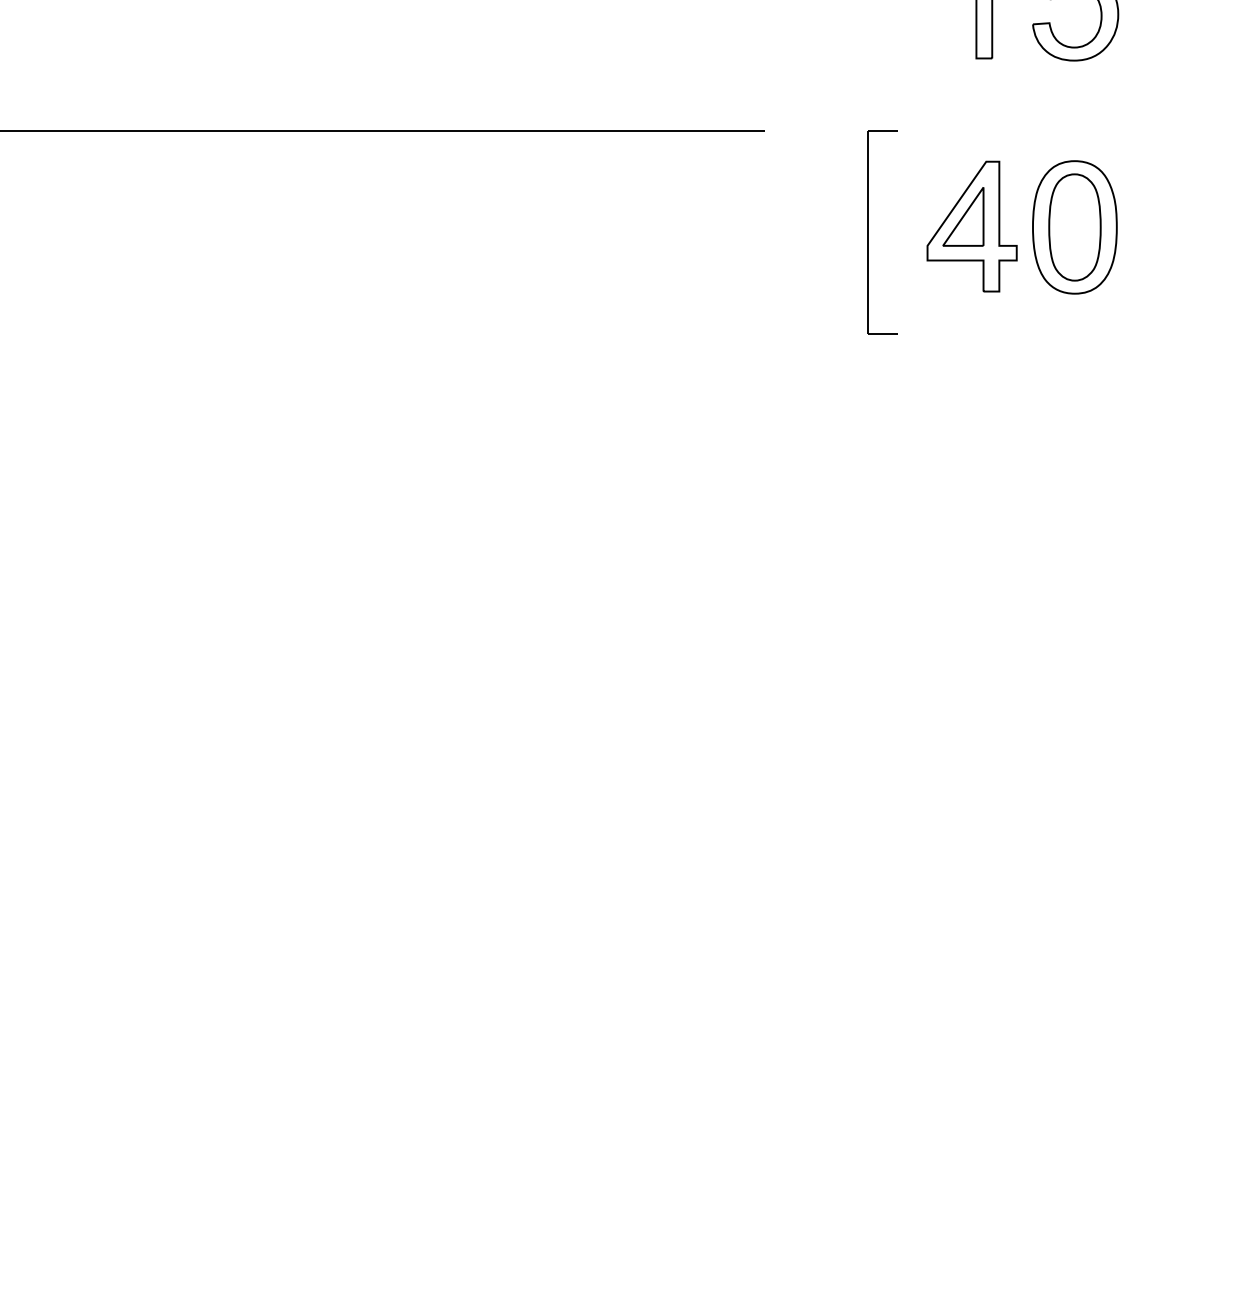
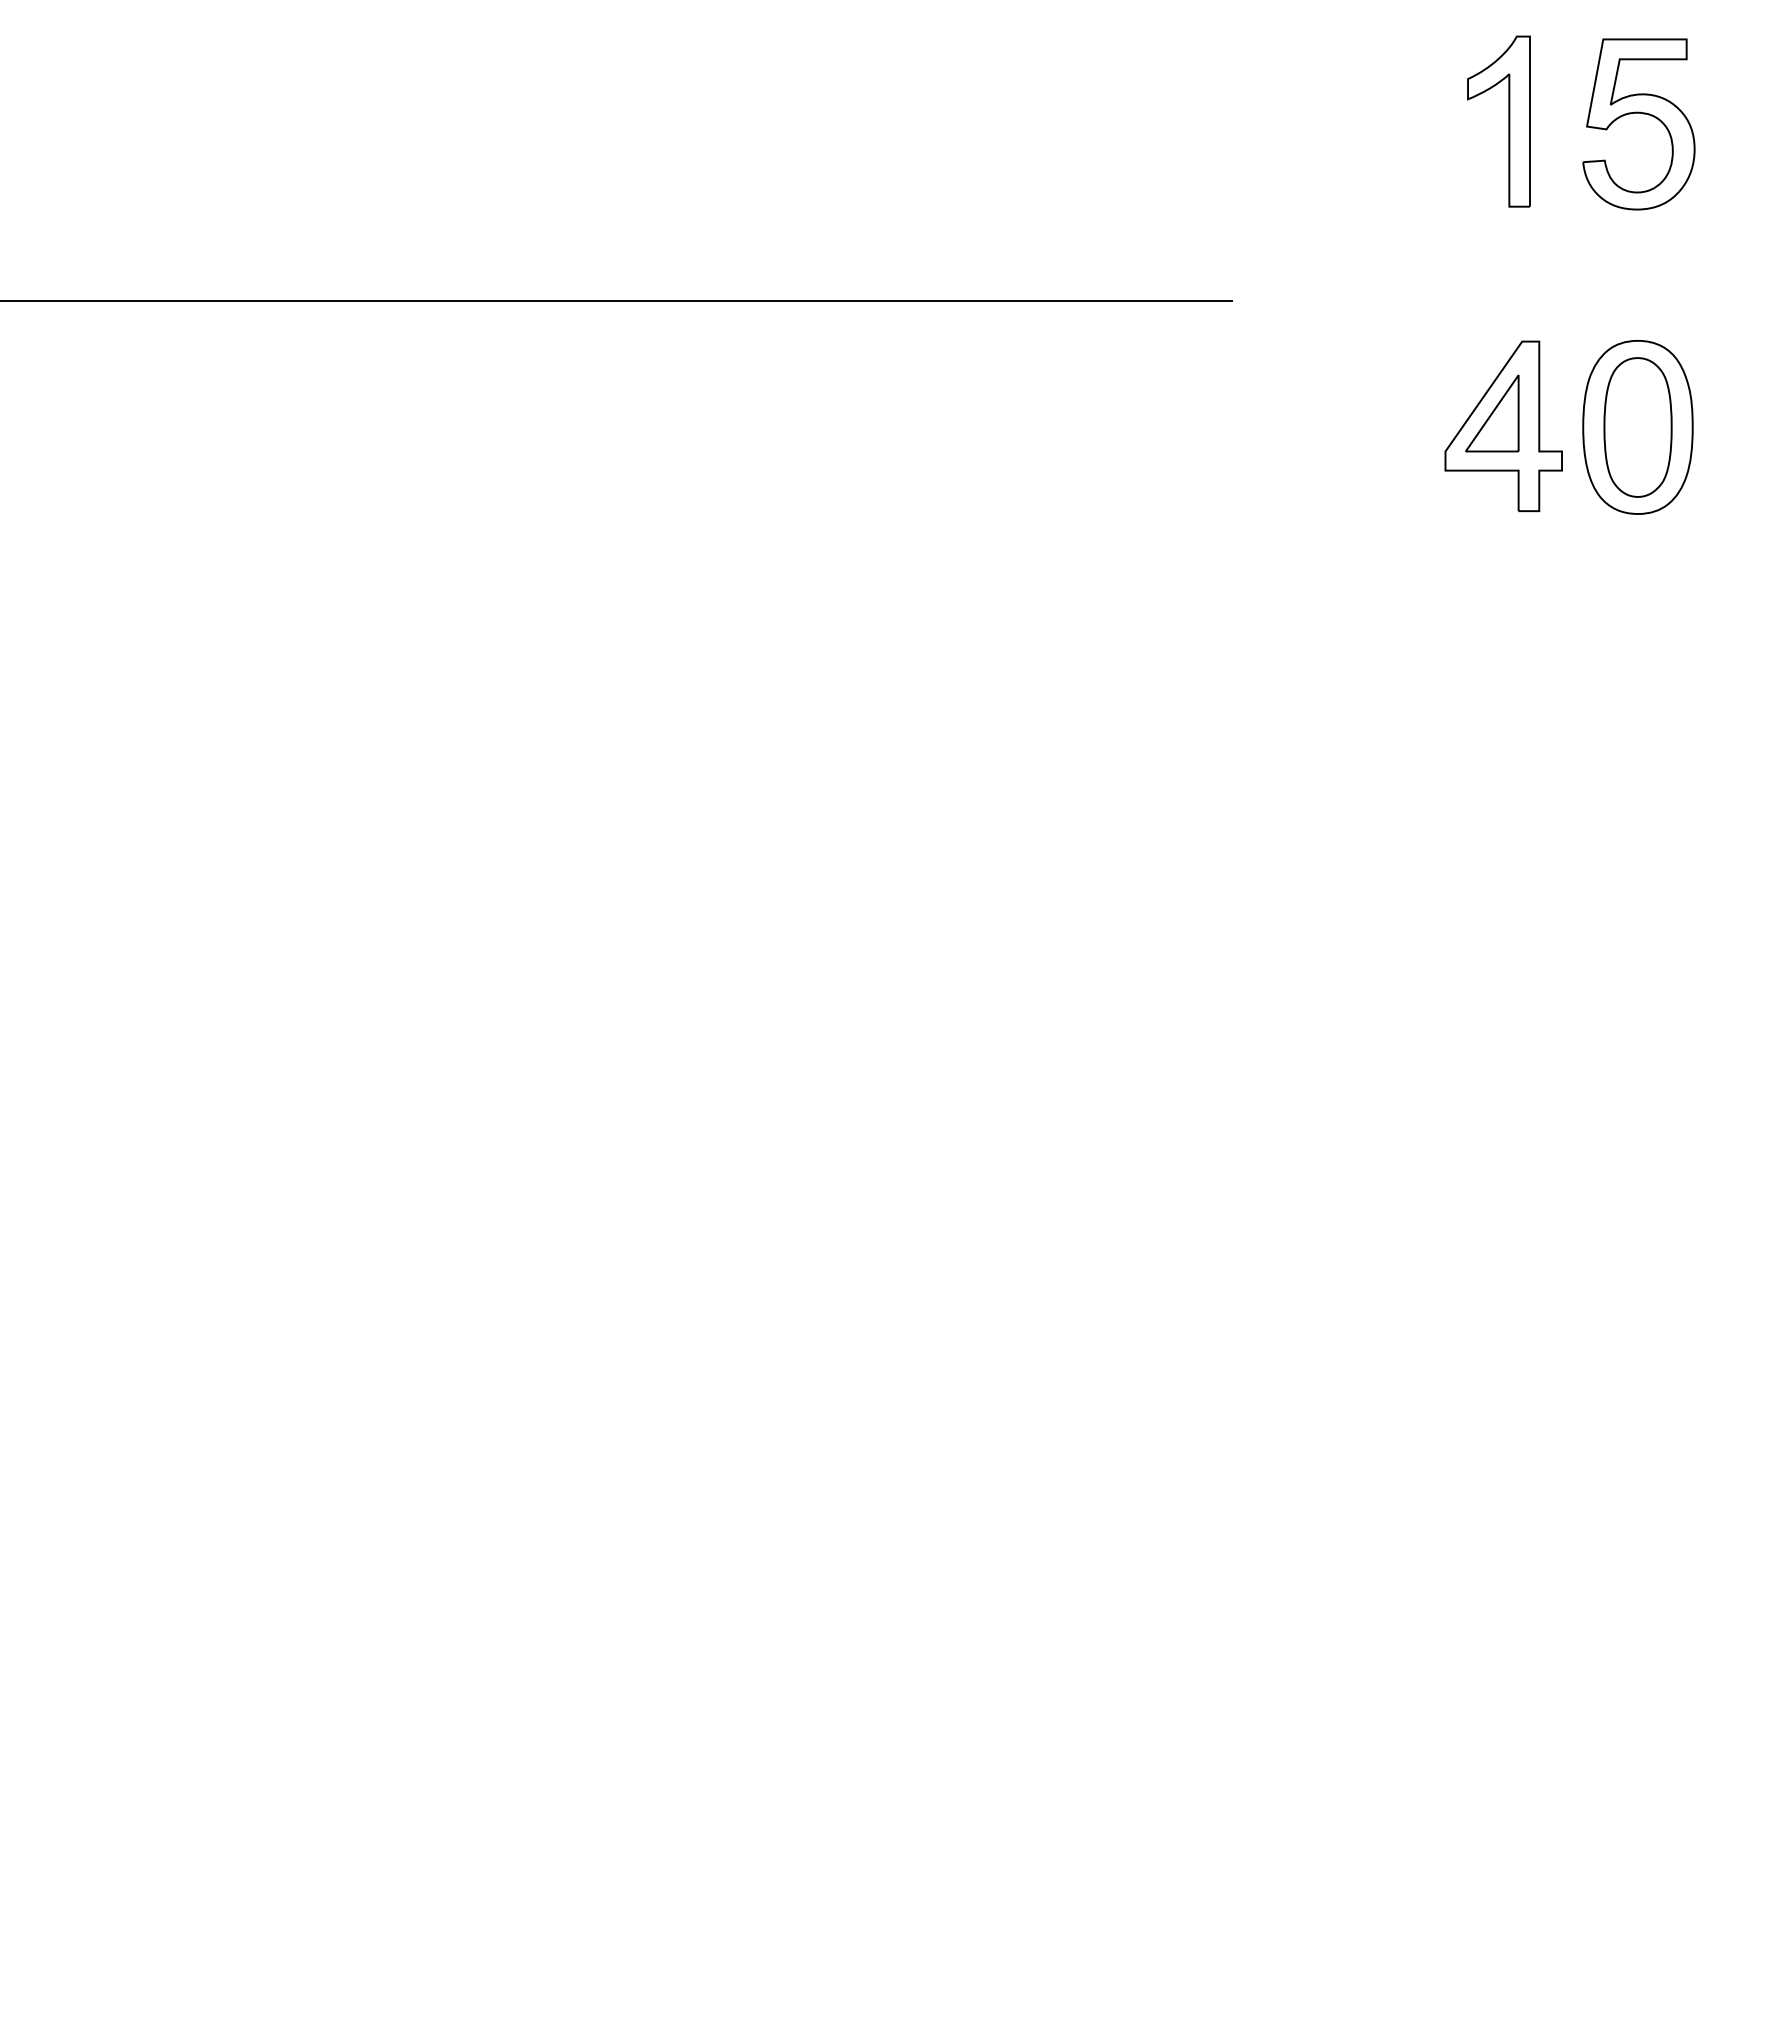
part: (867, 232) -> (1367, 433), removed

